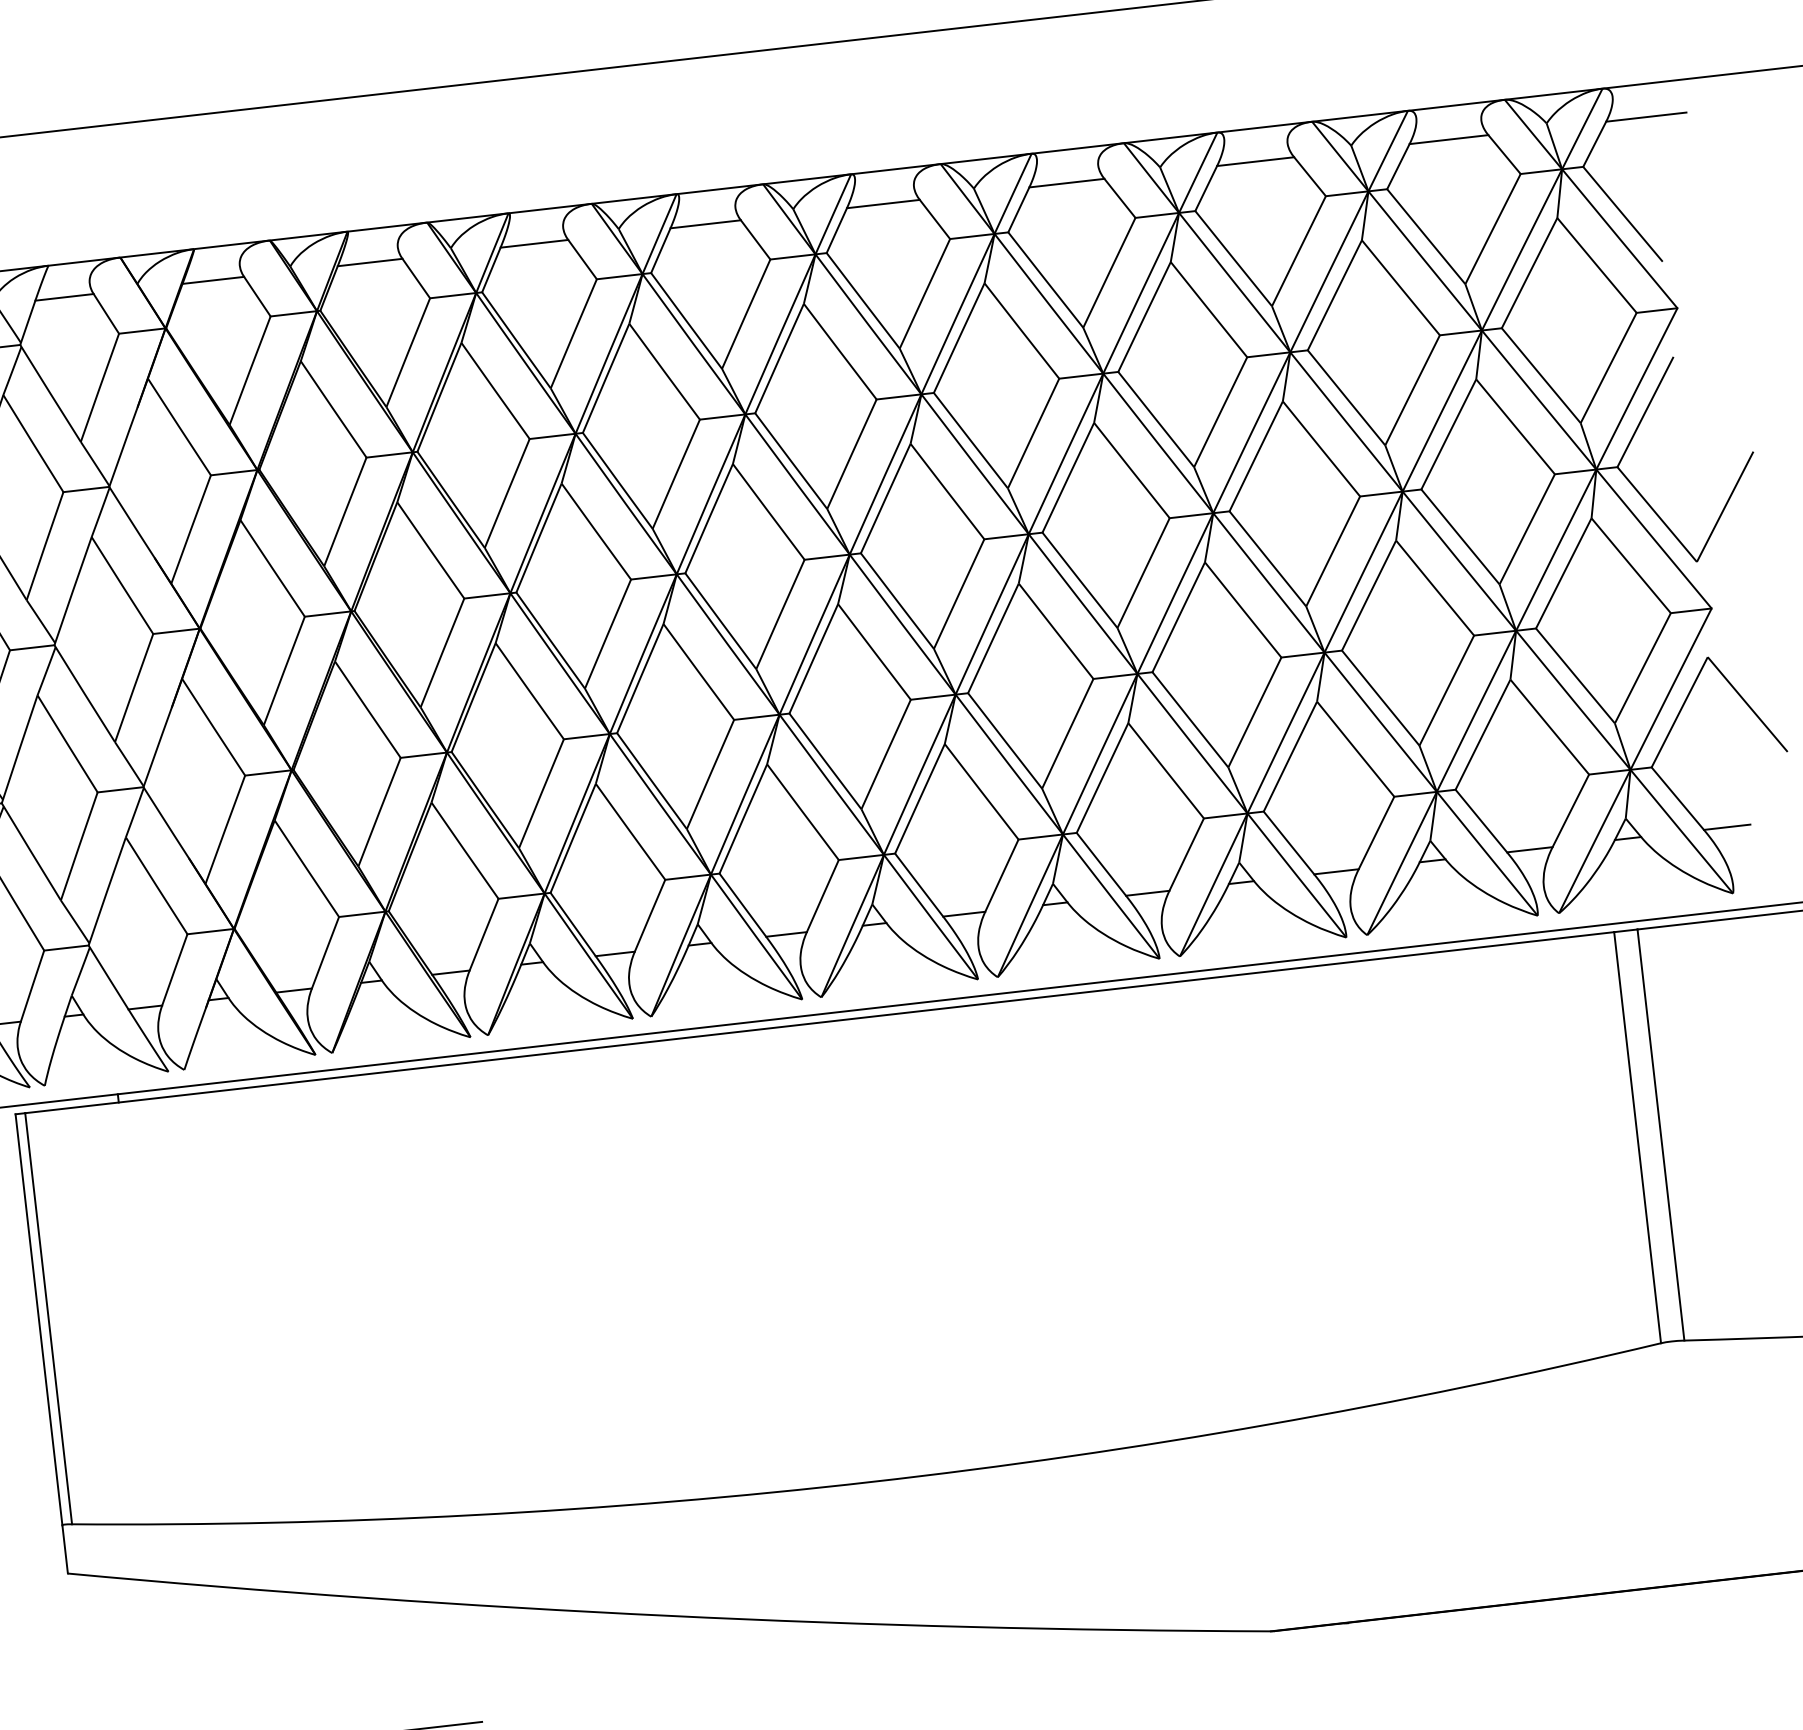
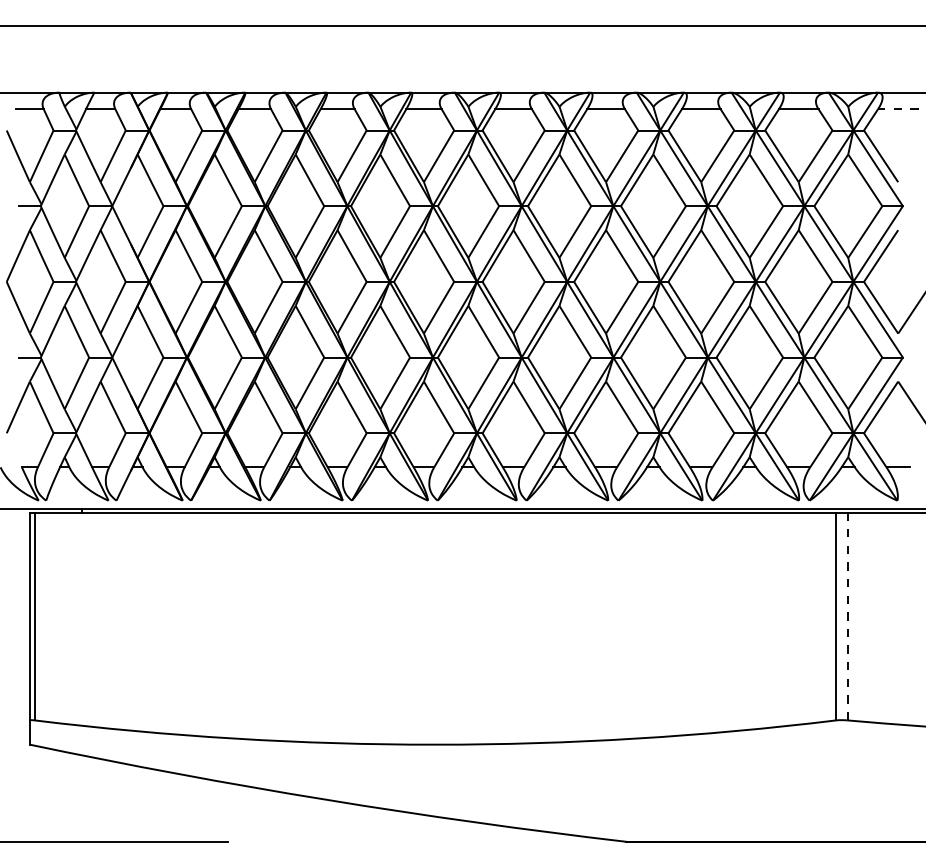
line: (1644, 117) -> (897, 109), solid -> dashed
line: (1660, 1134) -> (847, 616), solid -> dashed

